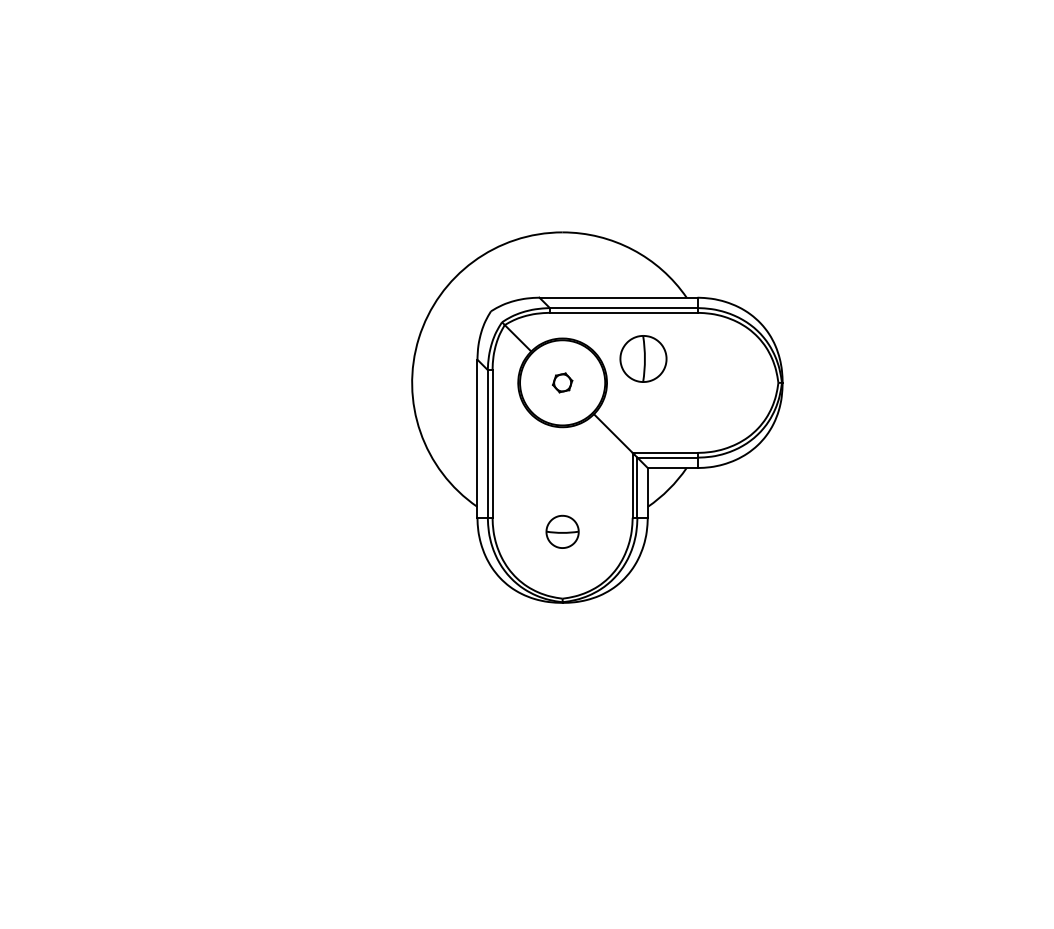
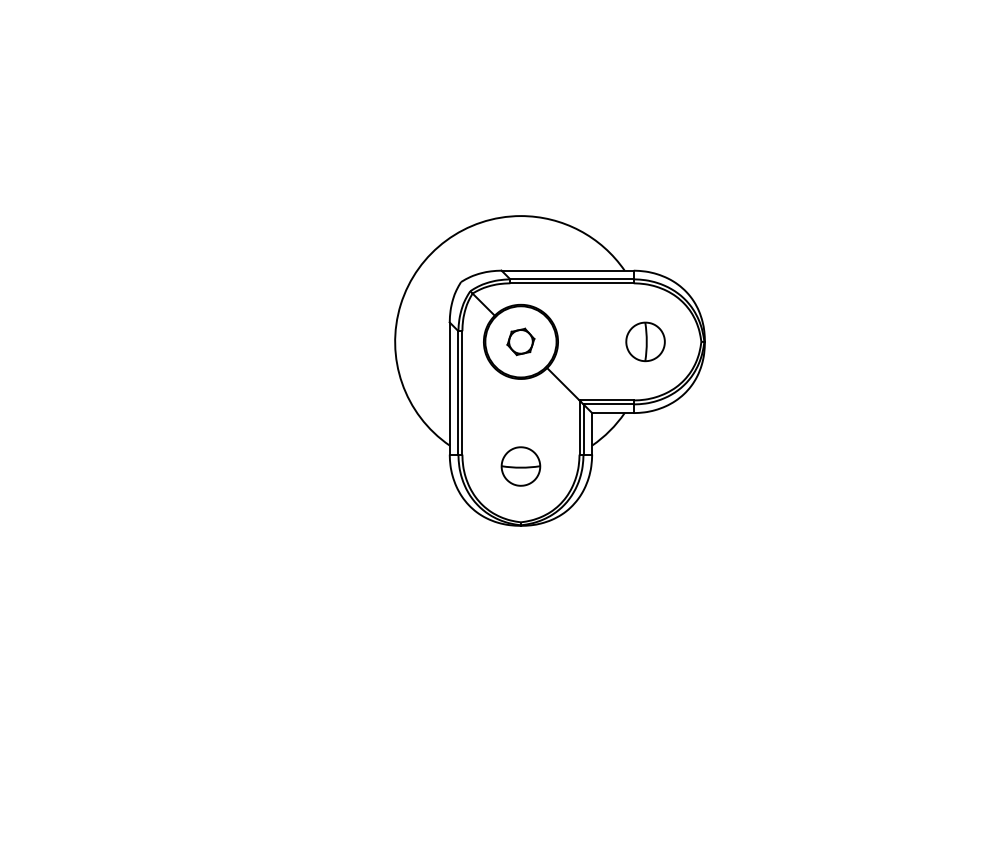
part: (643, 358) -> (645, 341), moved
part: (562, 382) -> (520, 341), size x1.67
part: (562, 531) -> (520, 466), size x1.43

